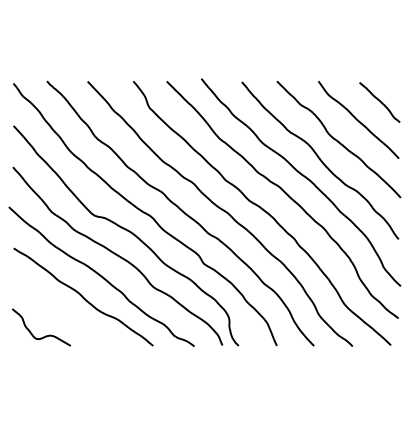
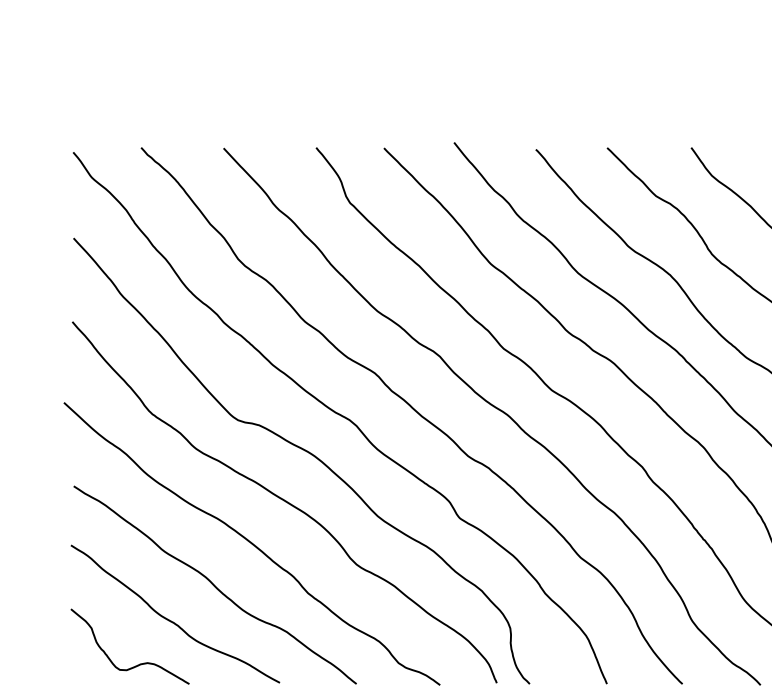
curve: (61, 313) -> (170, 618), added

